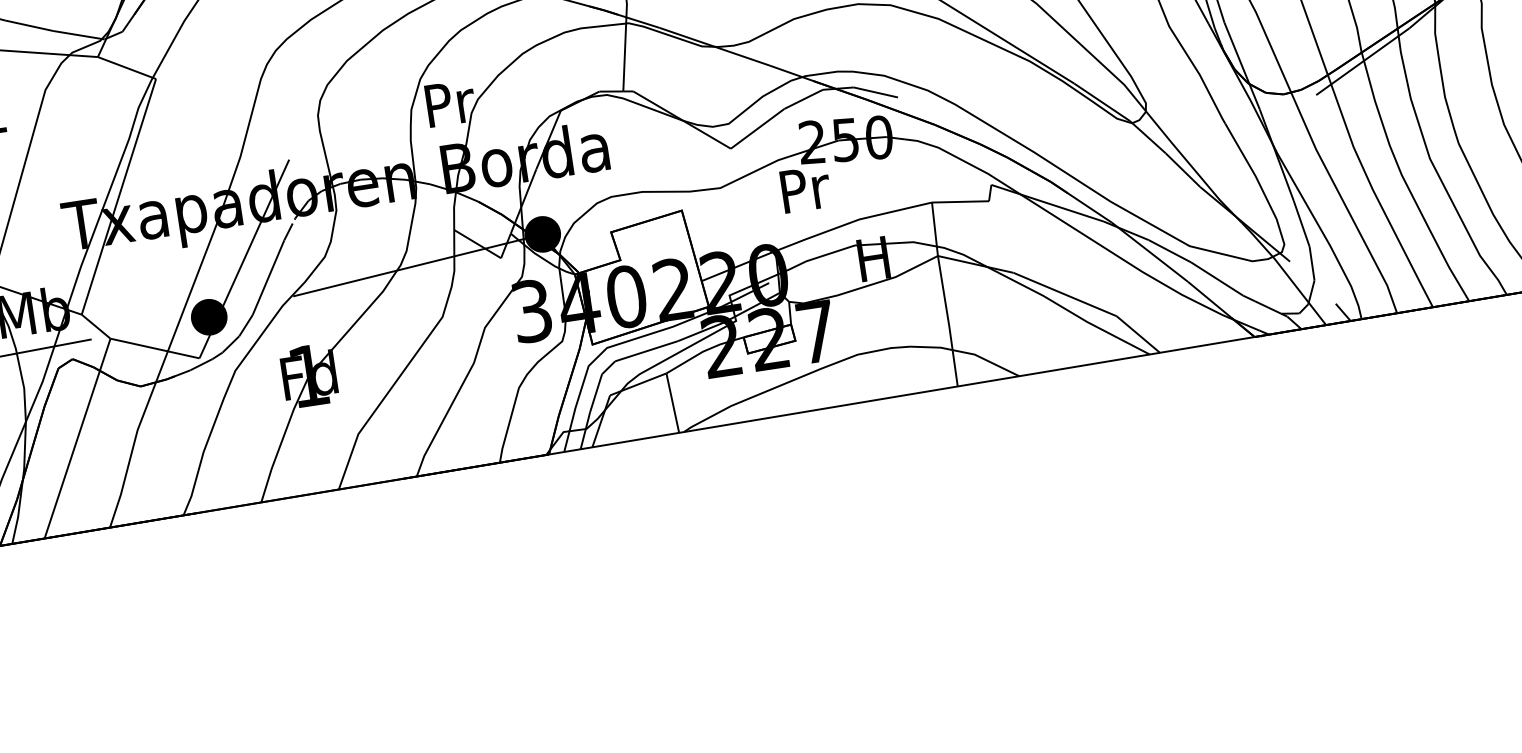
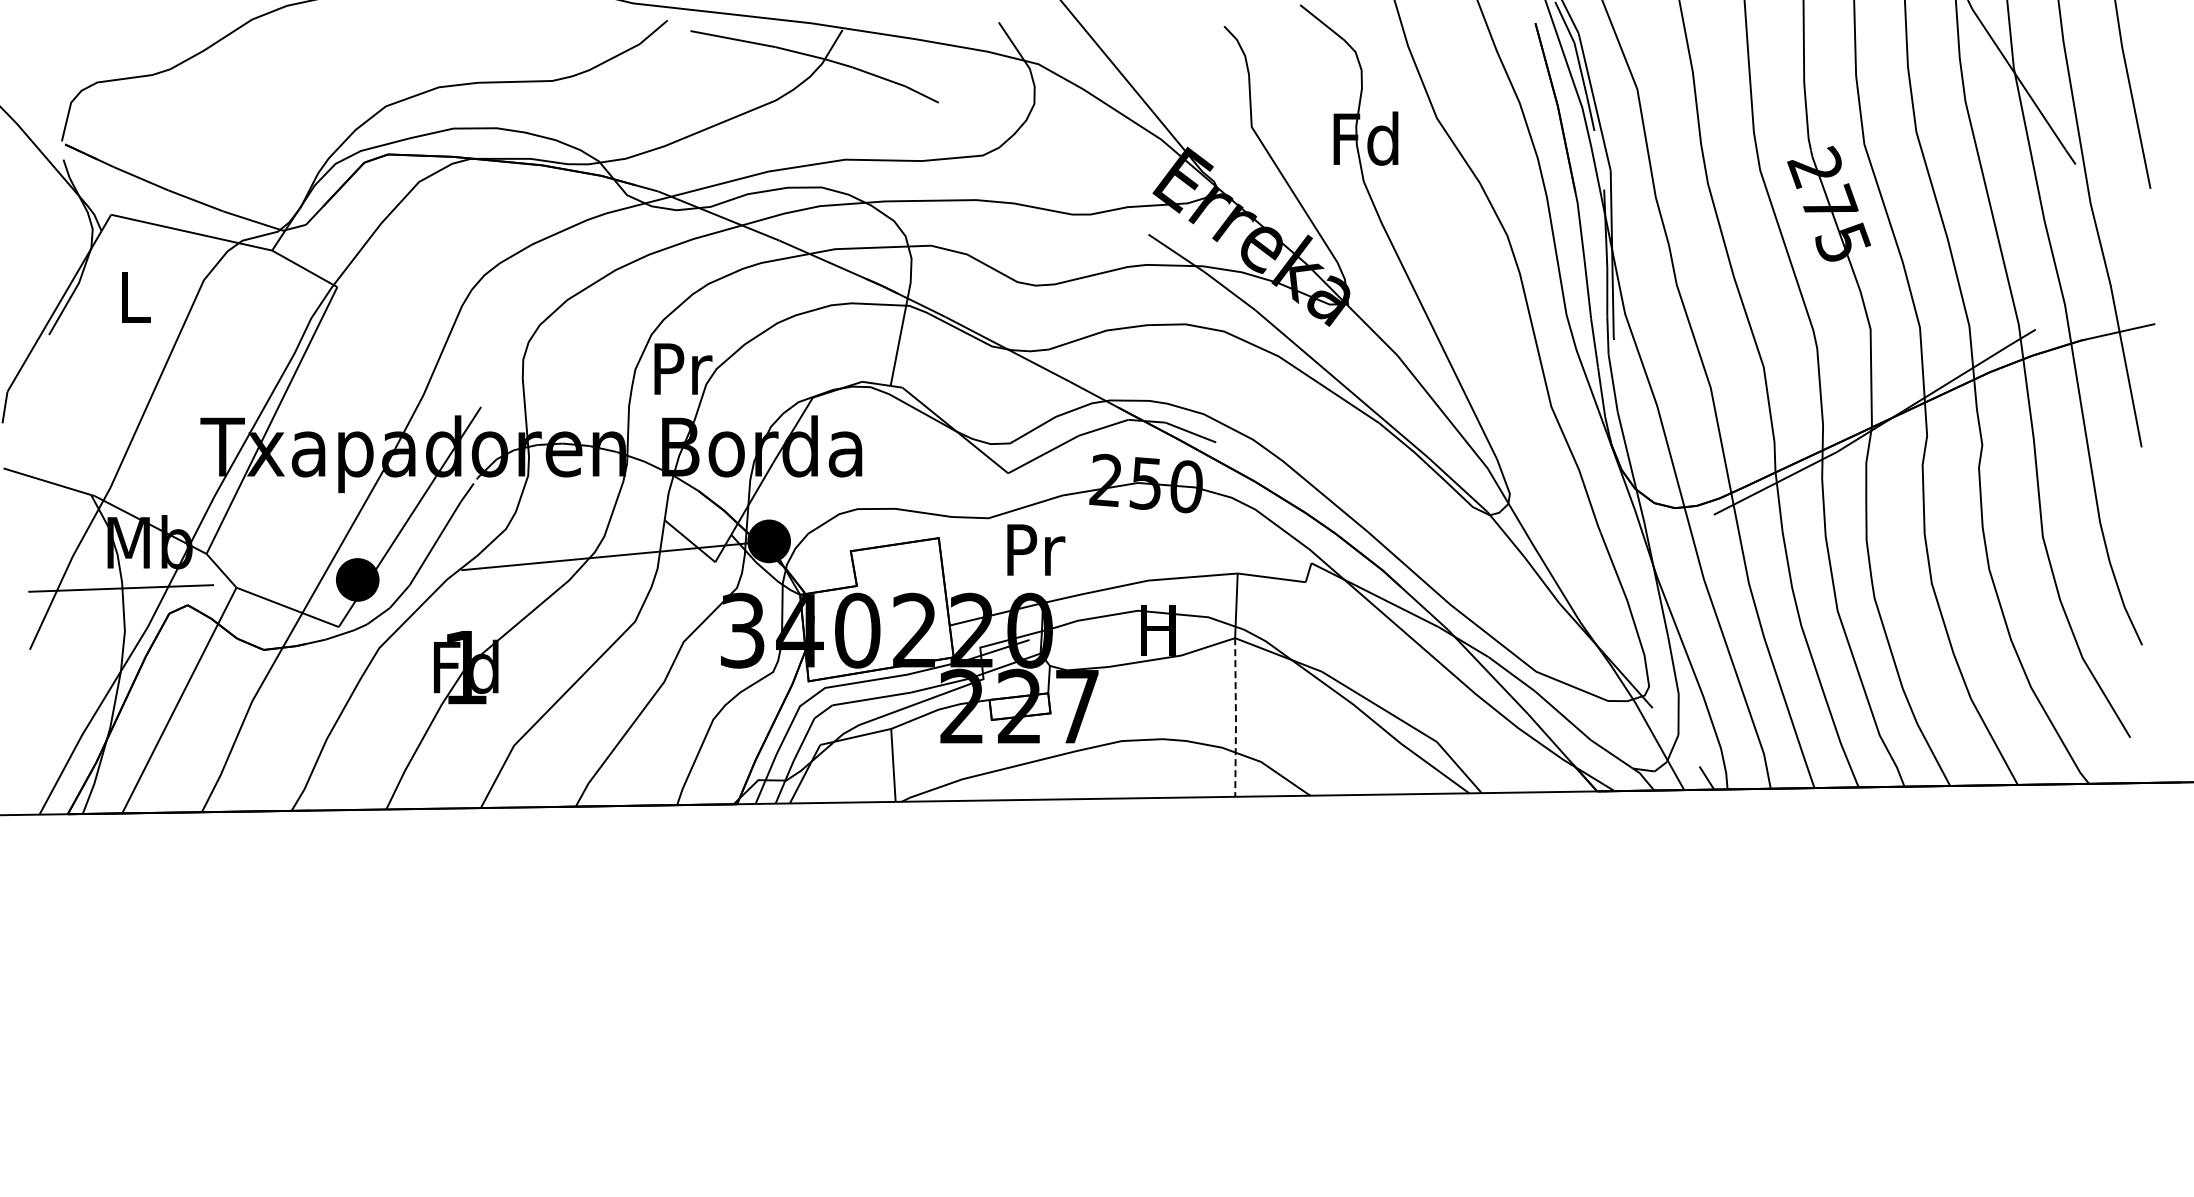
text: (806, 188) -> (1036, 549), moved
line: (948, 322) -> (1235, 718), solid -> dashed

